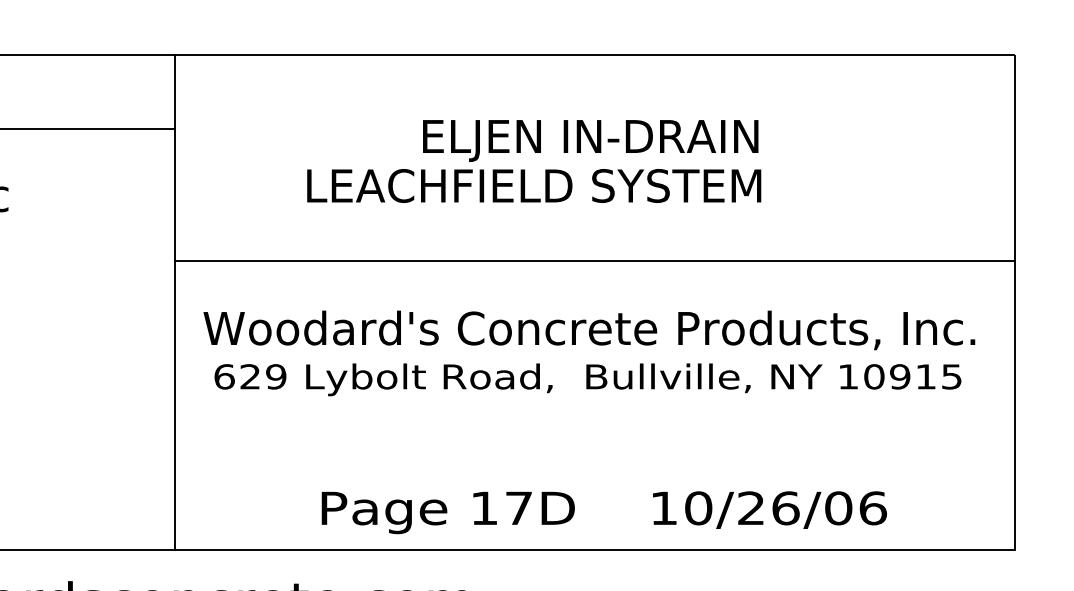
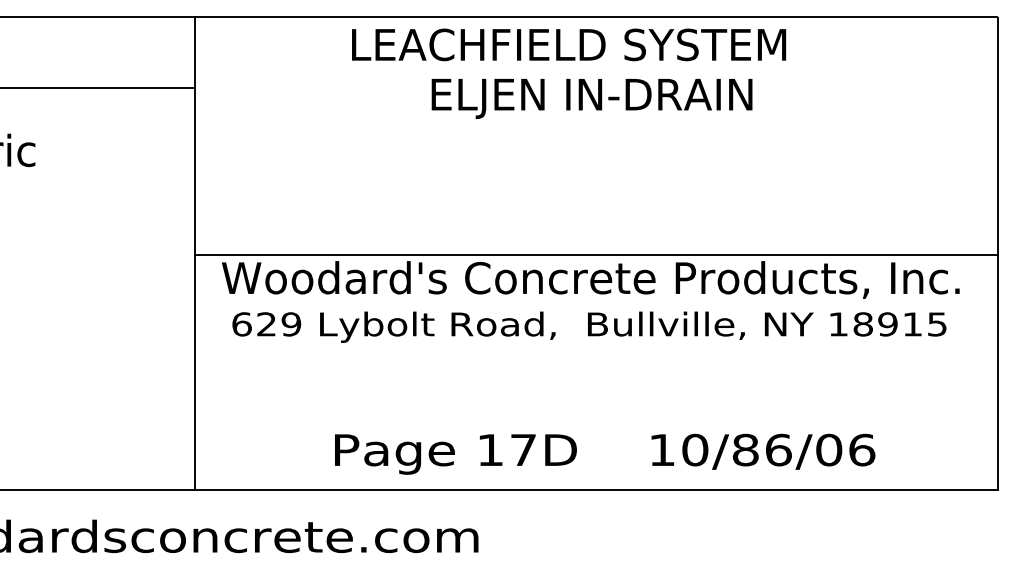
text: (534, 185) -> (569, 44), moved
line: (595, 260) -> (596, 254), moved
text: (874, 376) -> (863, 324), 10915 -> 18915
text: (751, 507) -> (745, 449), 10/26/06 -> 10/86/06

